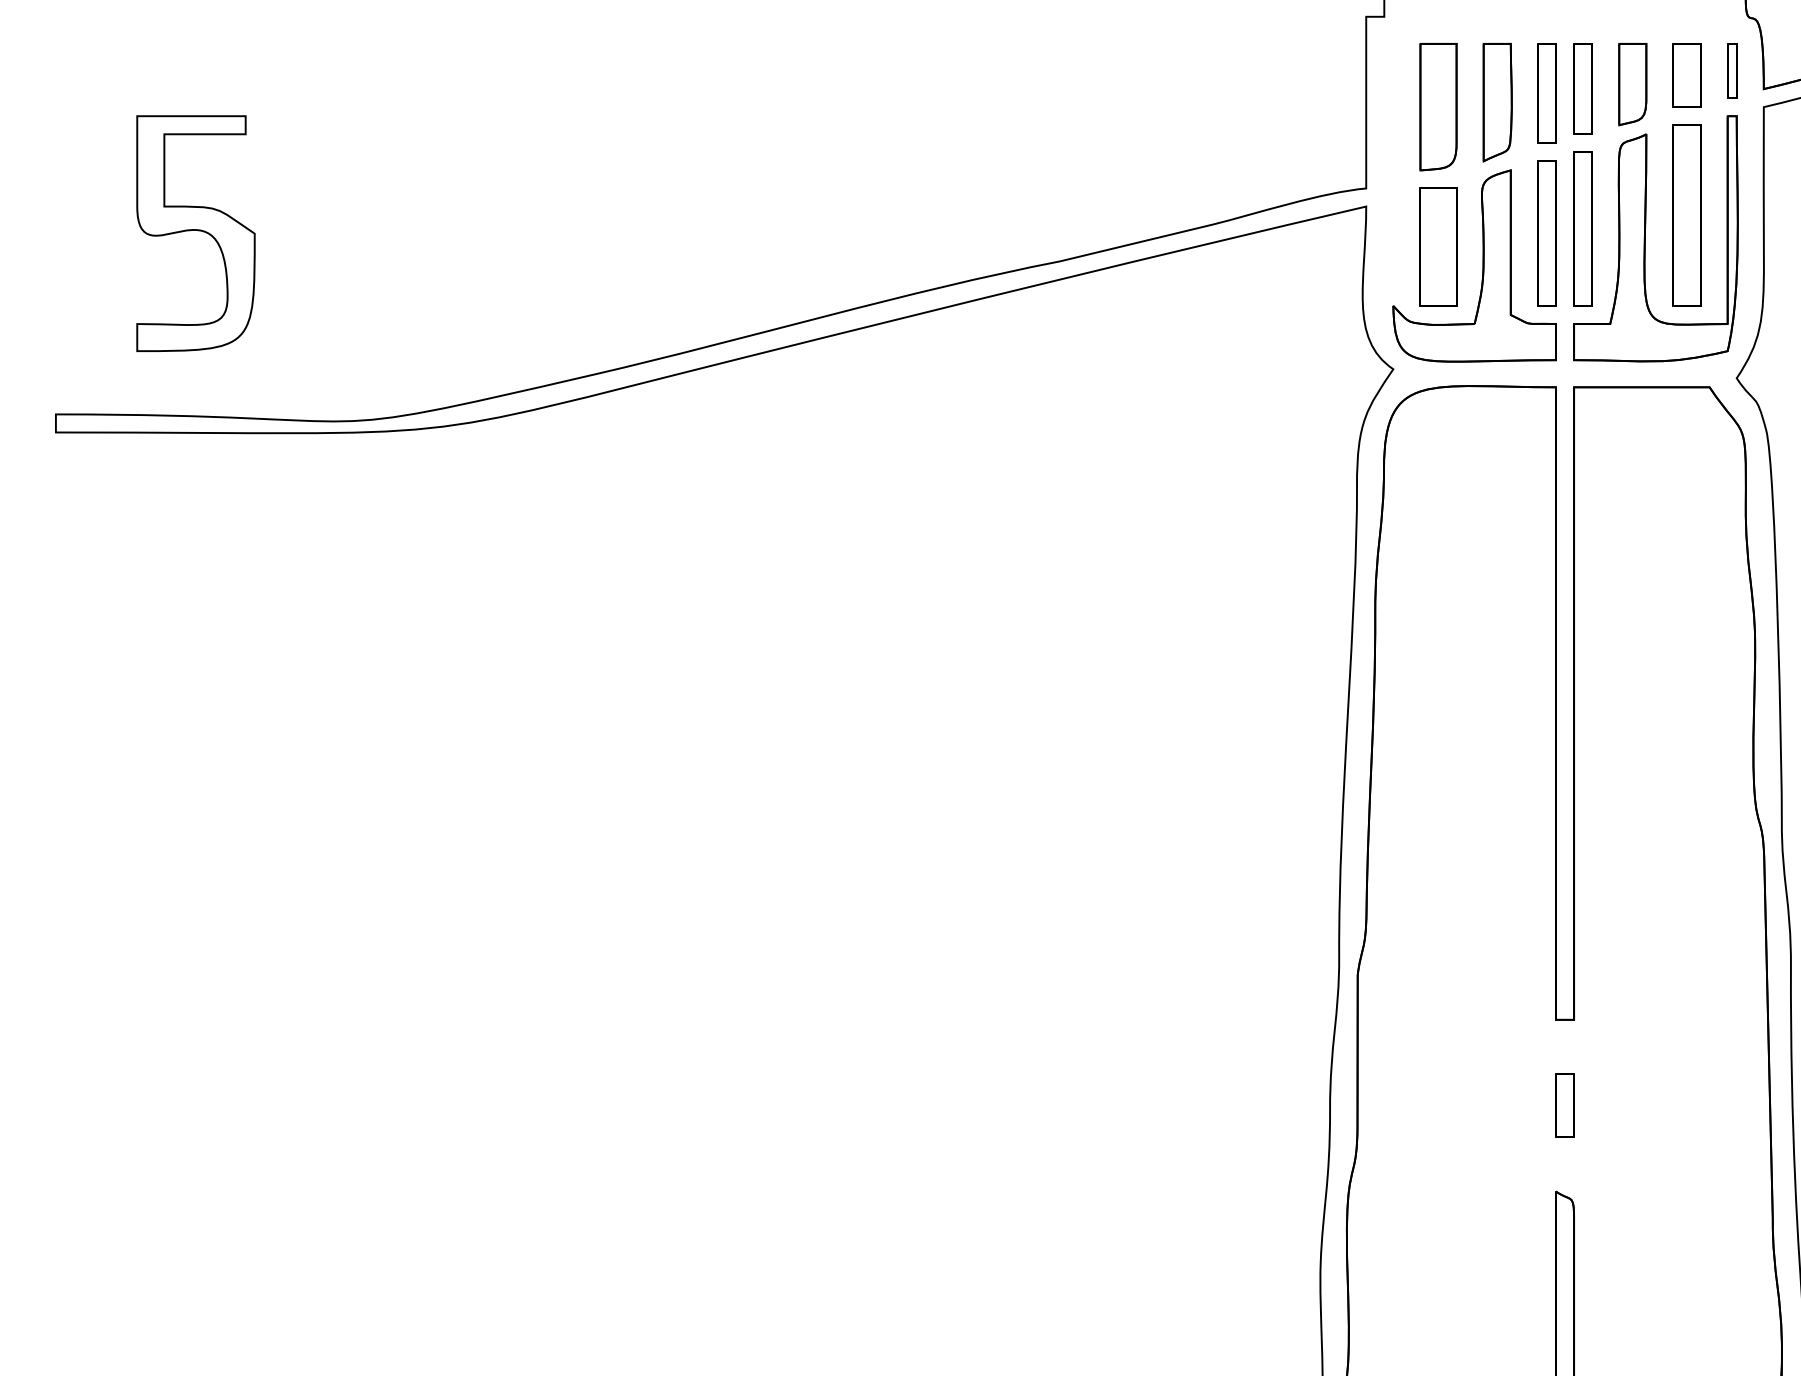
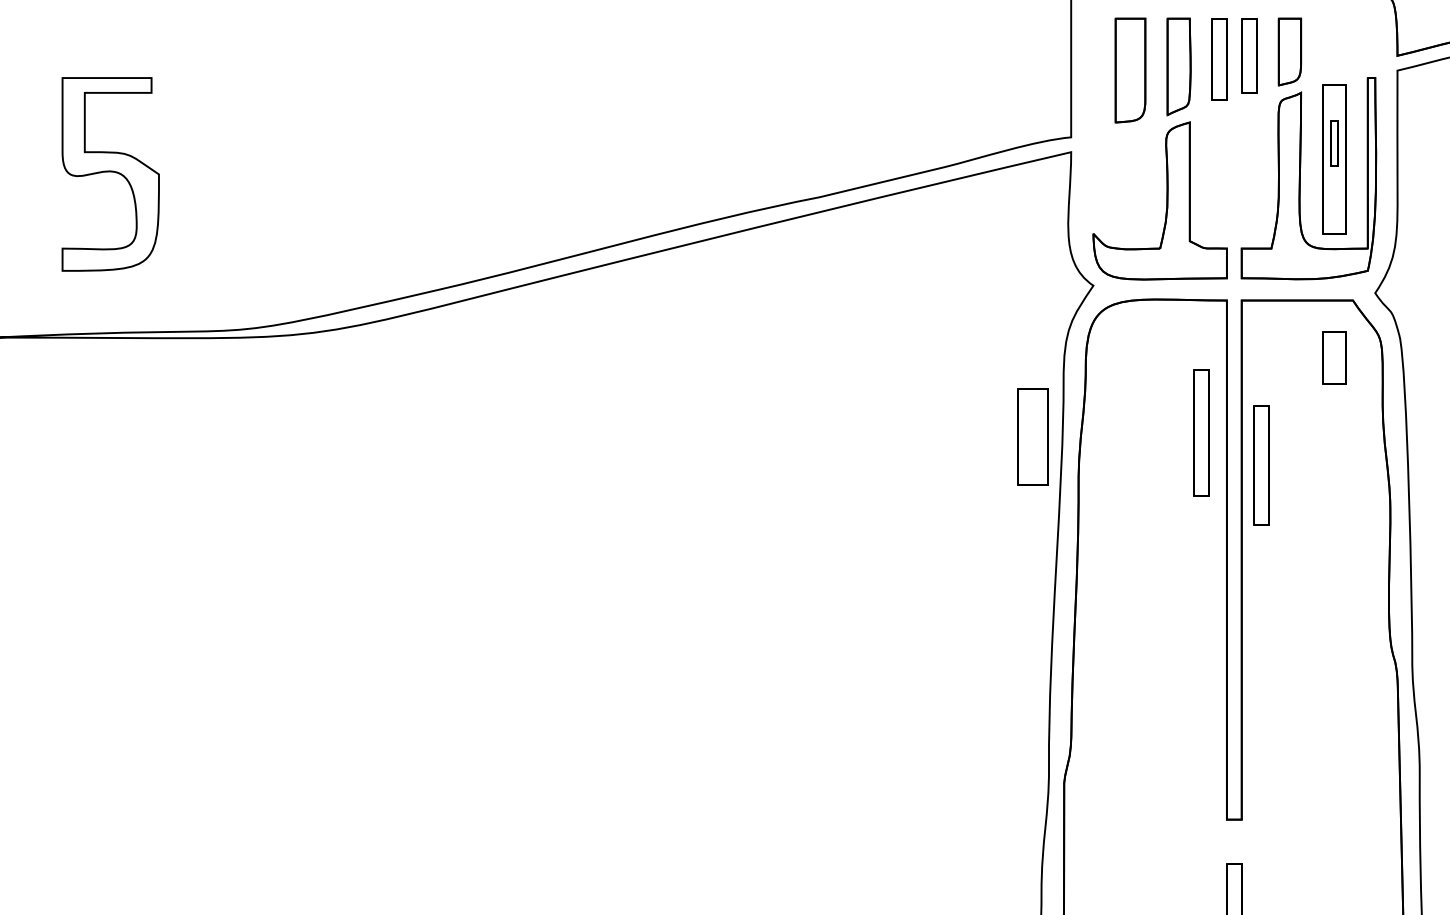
part: (1732, 70) -> (1334, 143), moved
part: (1686, 75) -> (1334, 358), moved
part: (1582, 228) -> (1201, 432), moved
part: (1546, 233) -> (1260, 465), moved
part: (1438, 246) -> (1032, 436), moved

